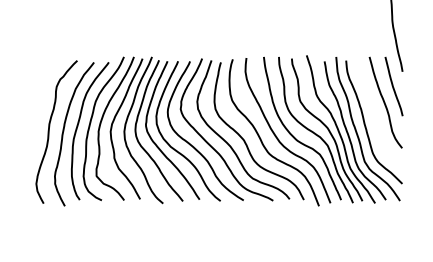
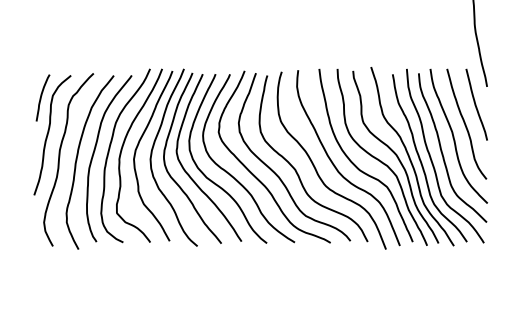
part: (42, 111) -> (51, 134), added
curve: (375, 112) -> (454, 136), added

